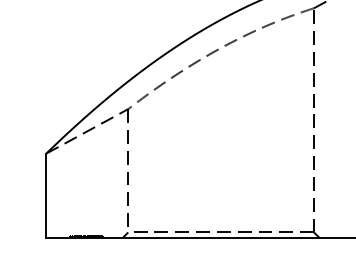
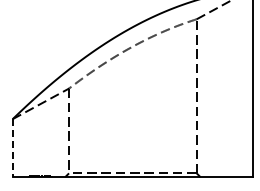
line: (46, 196) -> (12, 148), solid -> dashed

